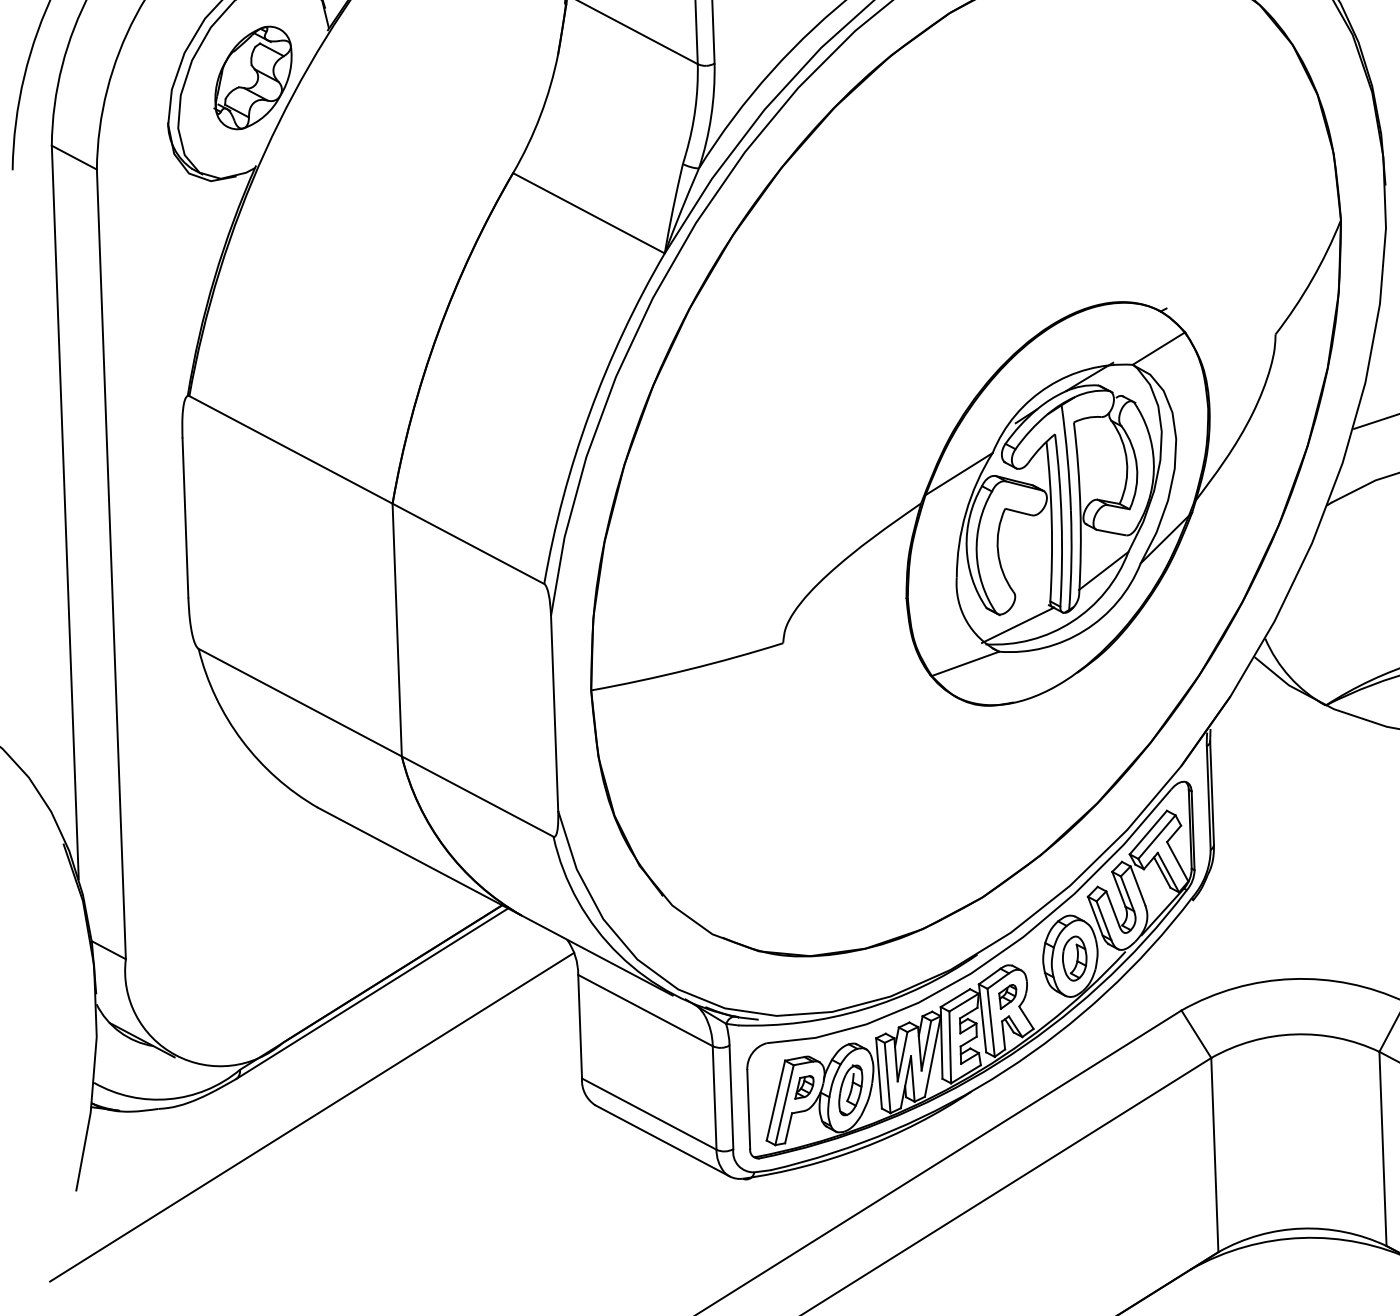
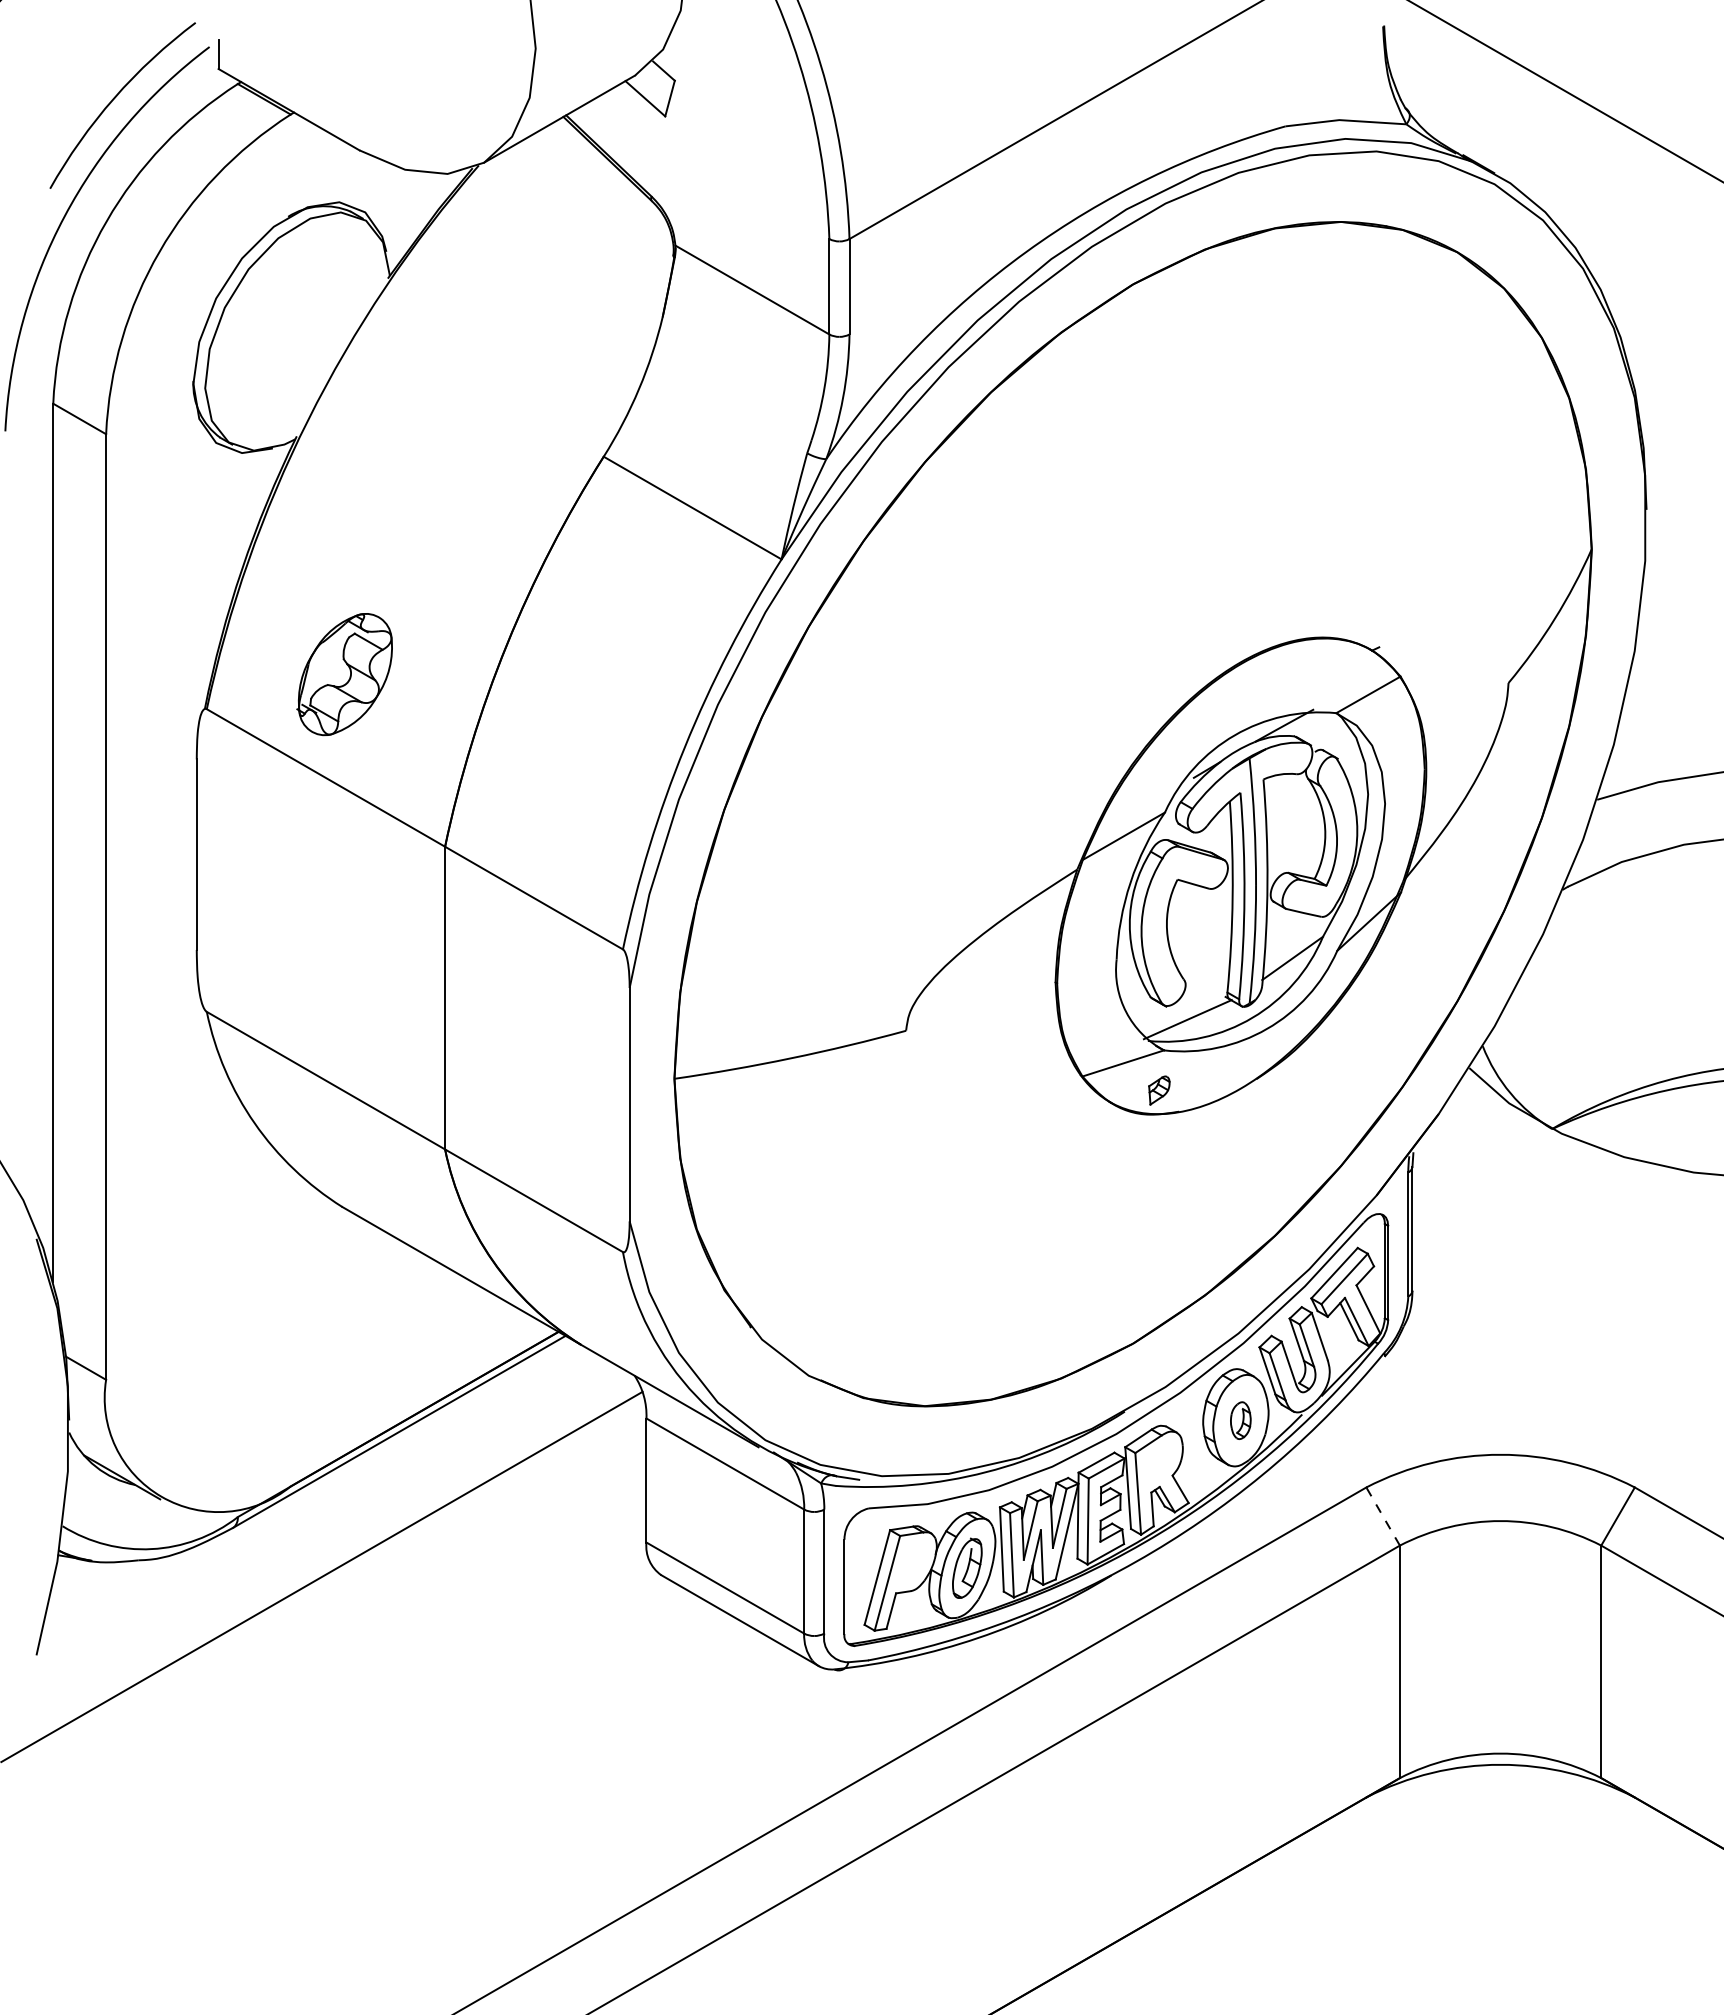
part: (252, 77) -> (344, 674), moved
part: (1074, 958) -> (1240, 1420), size x0.7
part: (1008, 996) -> (1159, 1090), moved
line: (1196, 1034) -> (1383, 1516), solid -> dashed
part: (803, 1087) -> (911, 1562), removed

